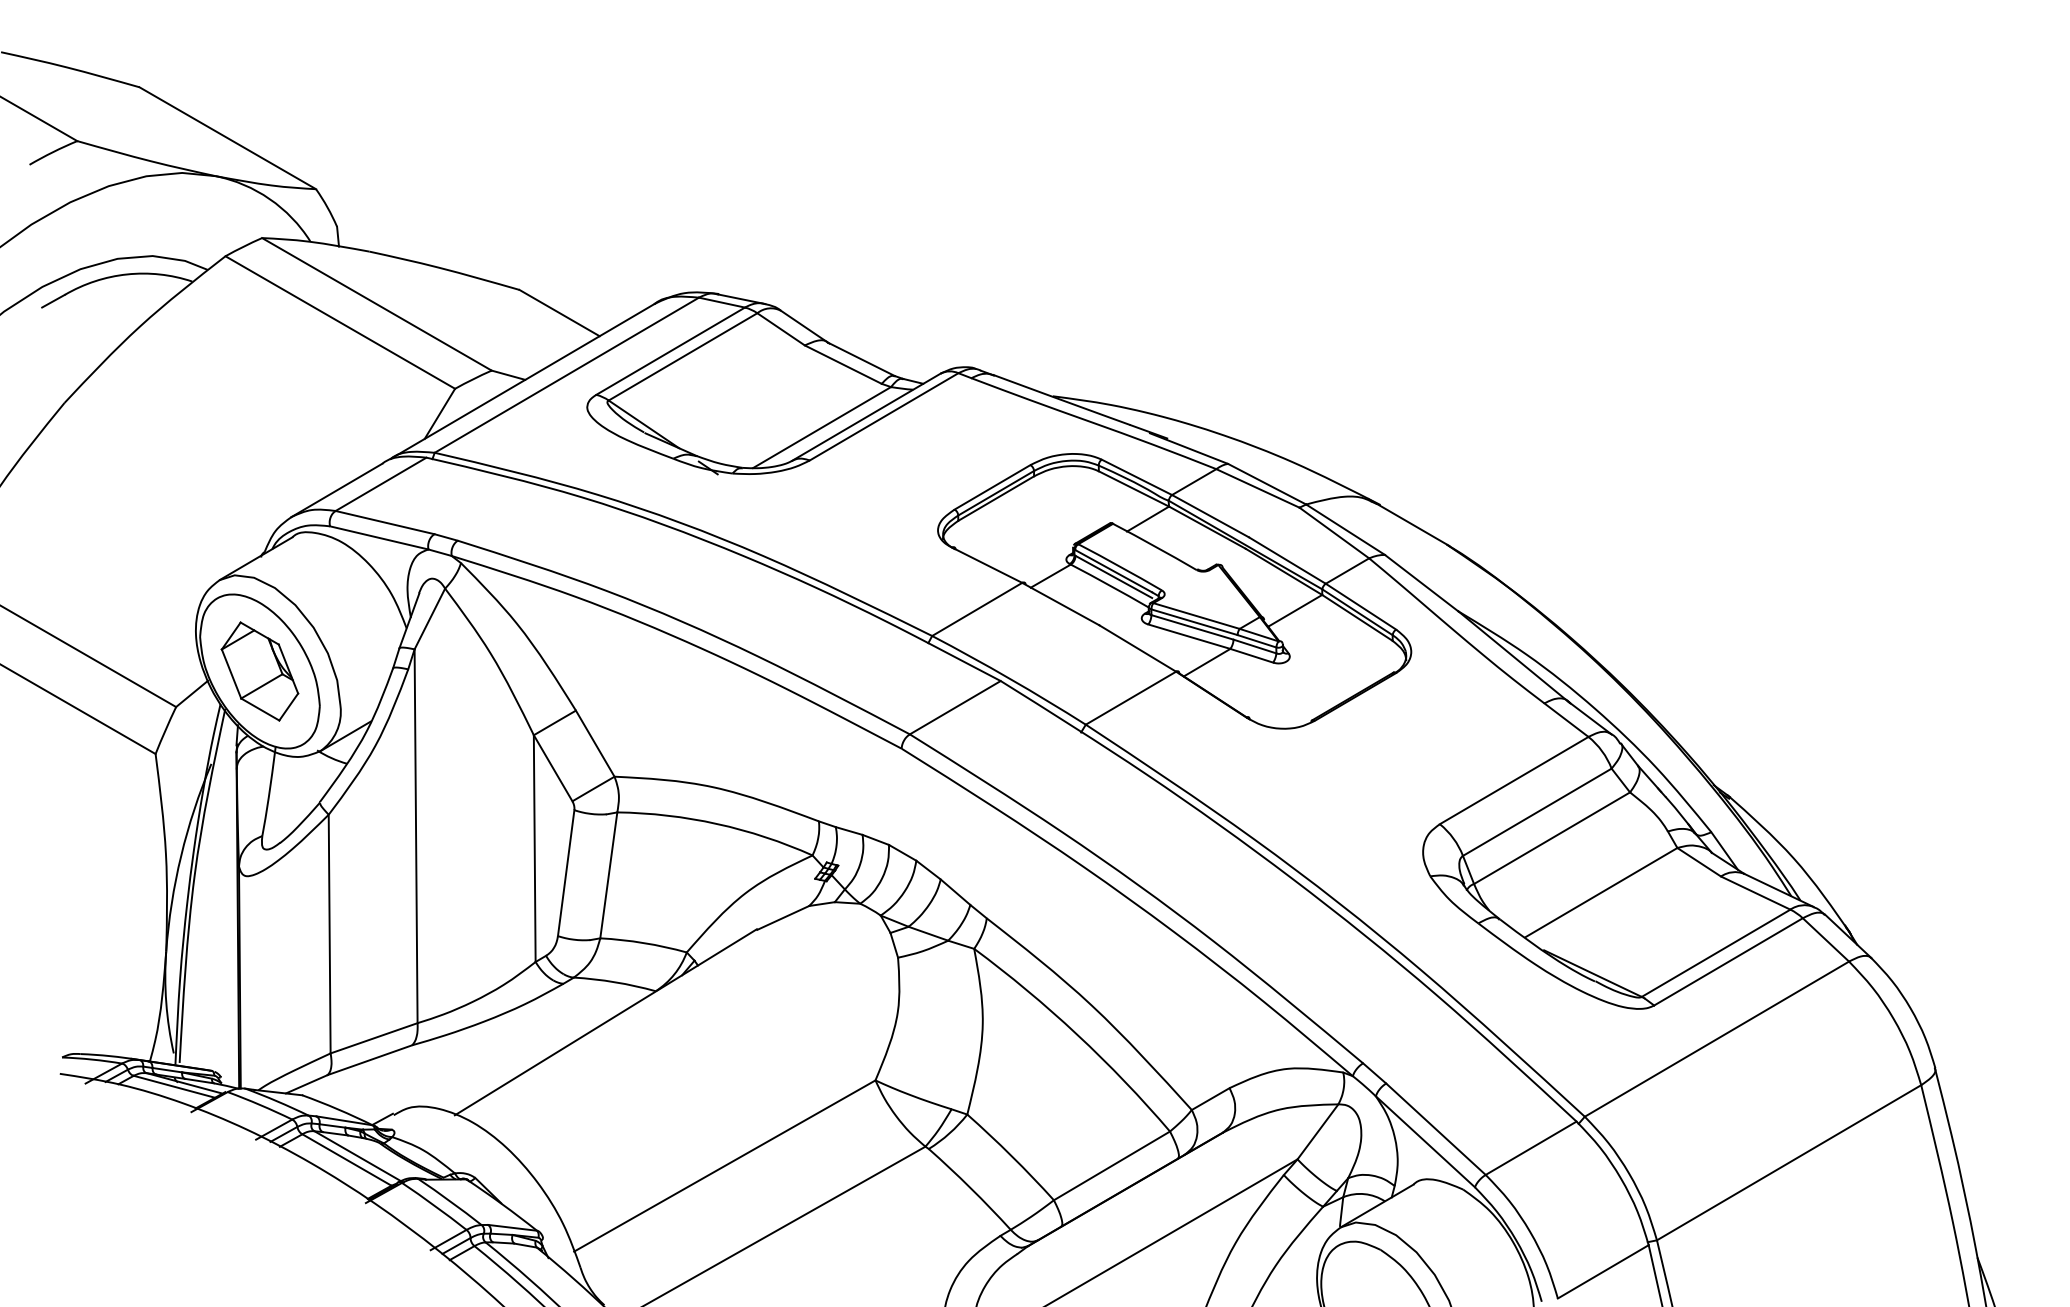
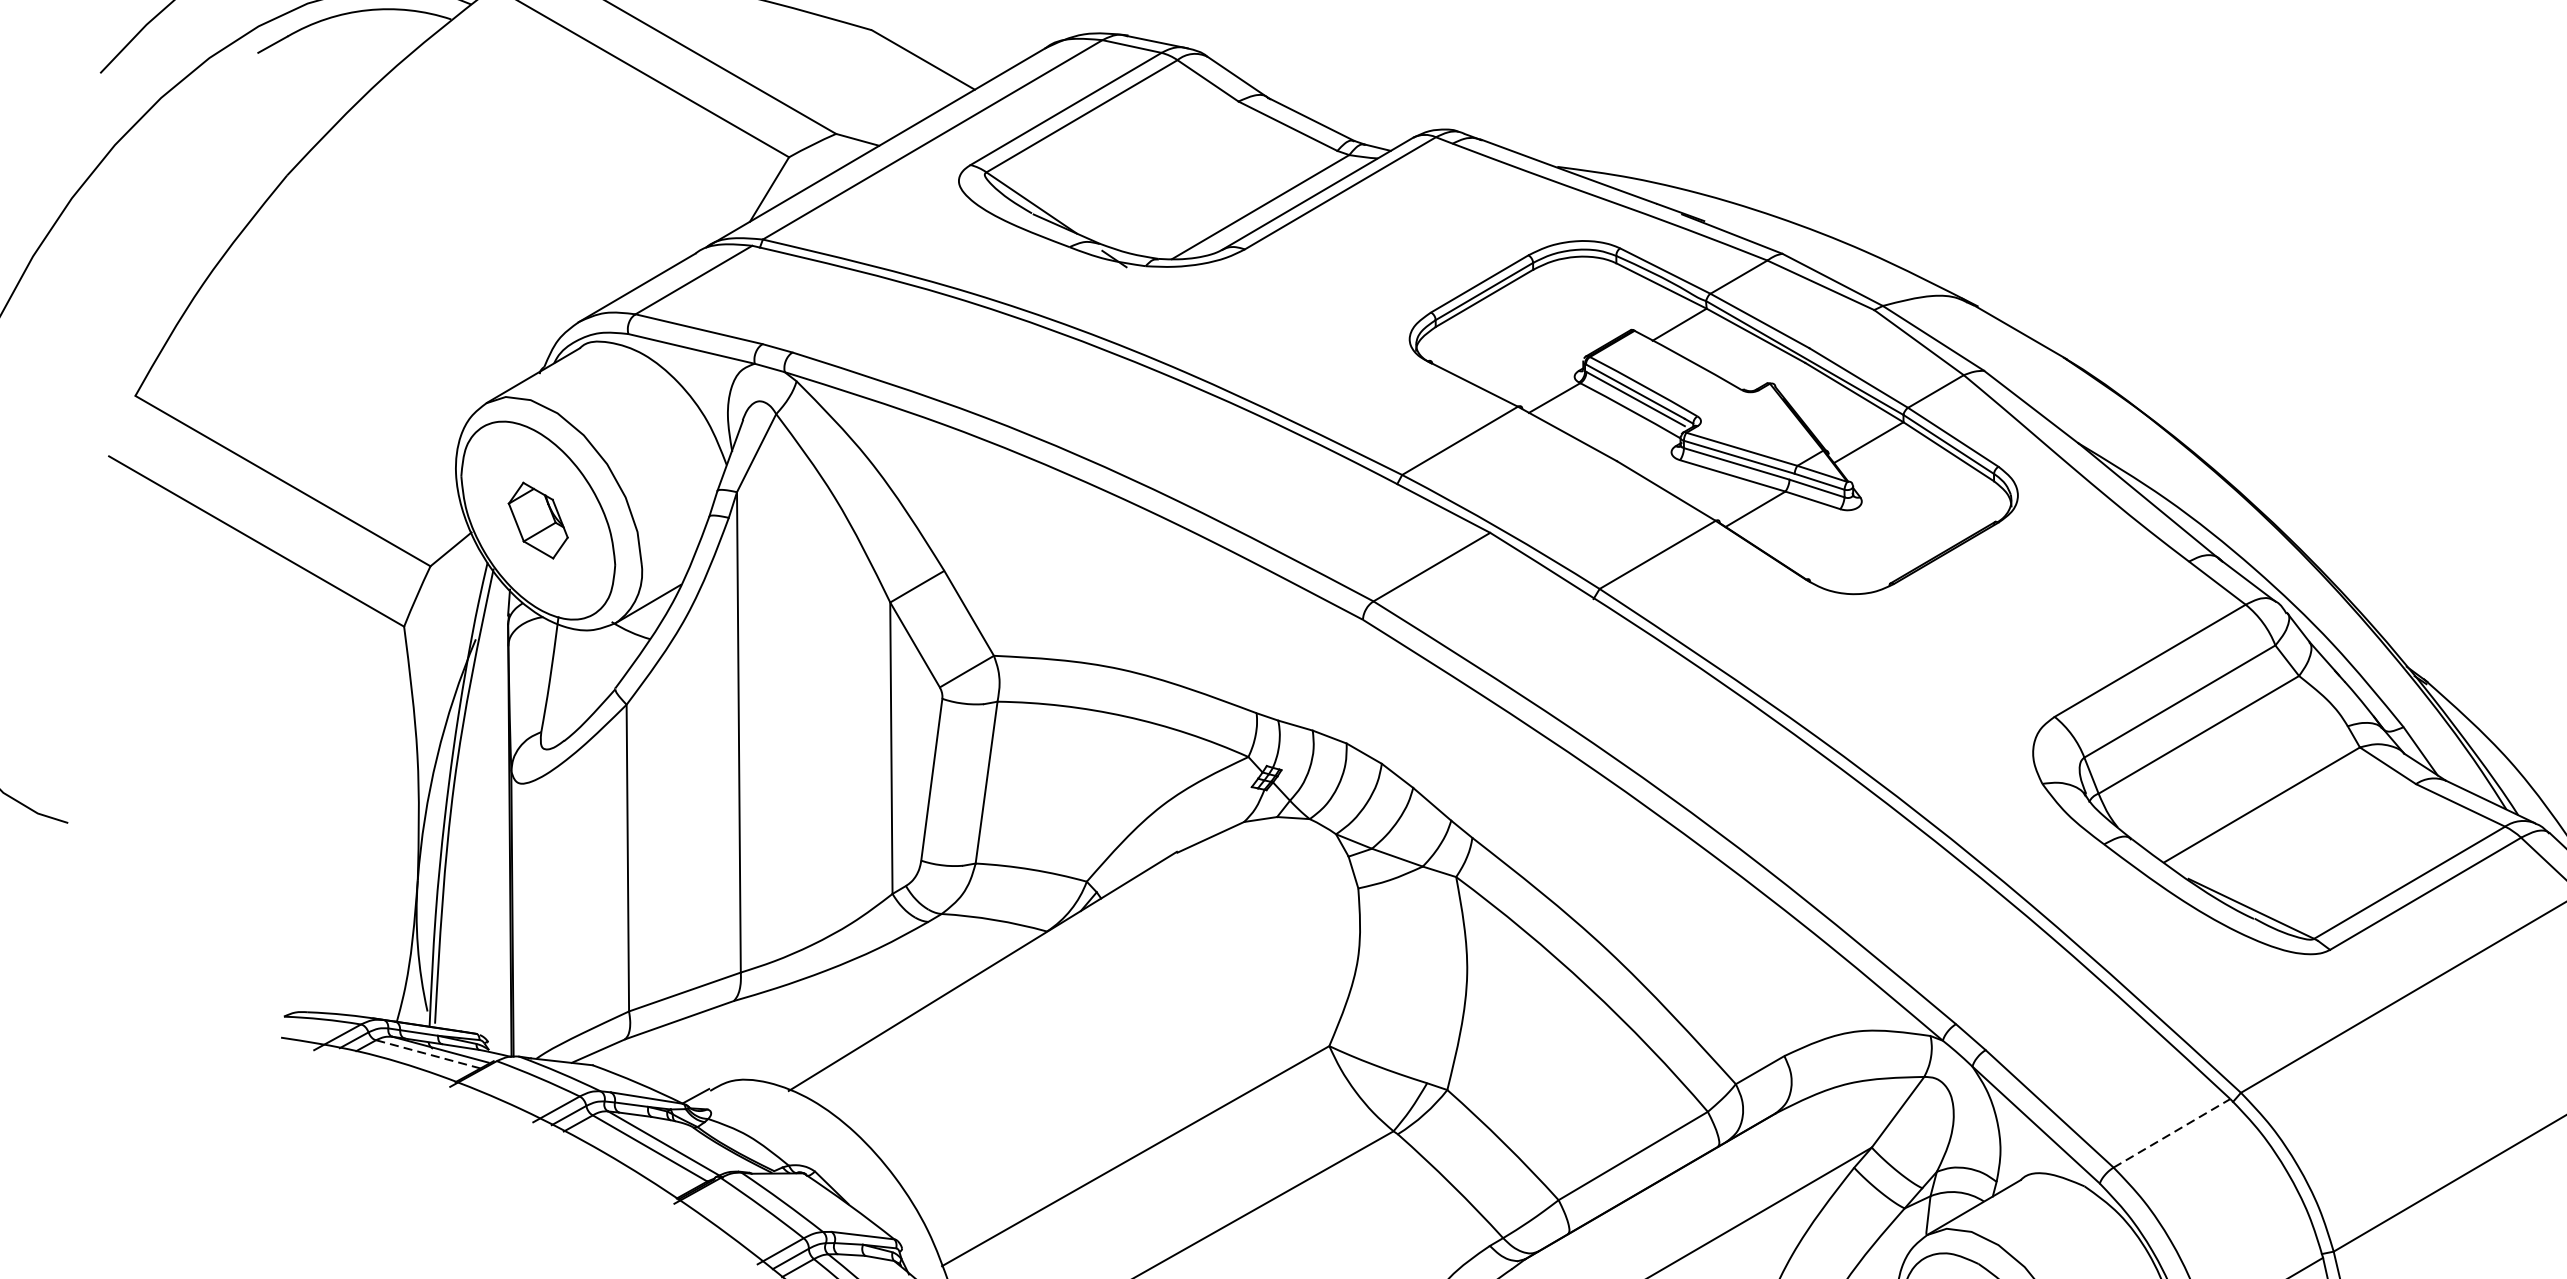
part: (259, 671) -> (537, 520), size x0.6
line: (173, 1086) -> (427, 1053), solid -> dashed
line: (1531, 1148) -> (2172, 1133), solid -> dashed

